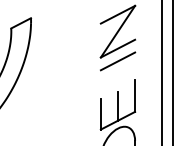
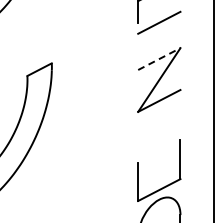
line: (118, 15) -> (159, 59), solid -> dashed
line: (118, 61) -> (159, 116), removed
line: (118, 106) -> (159, 172), removed

